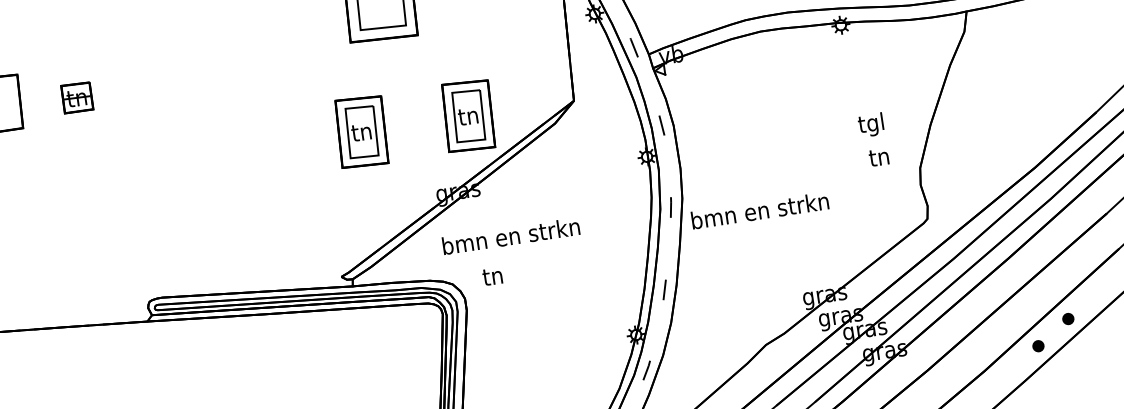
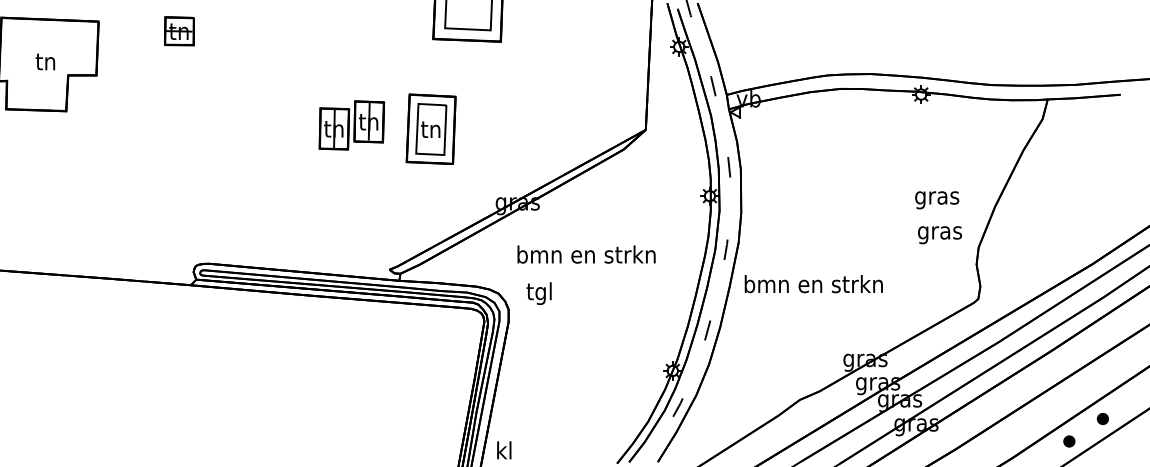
part: (77, 97) -> (179, 31), moved
part: (467, 115) -> (538, 128), removed
text: (872, 124) -> (937, 197), tgl -> gras
part: (282, 140) -> (351, 125), added
text: (880, 159) -> (940, 233), tn -> gras
text: (759, 211) -> (813, 284), moved
text: (511, 236) -> (586, 254), moved
text: (492, 278) -> (538, 293), tn -> tgl

